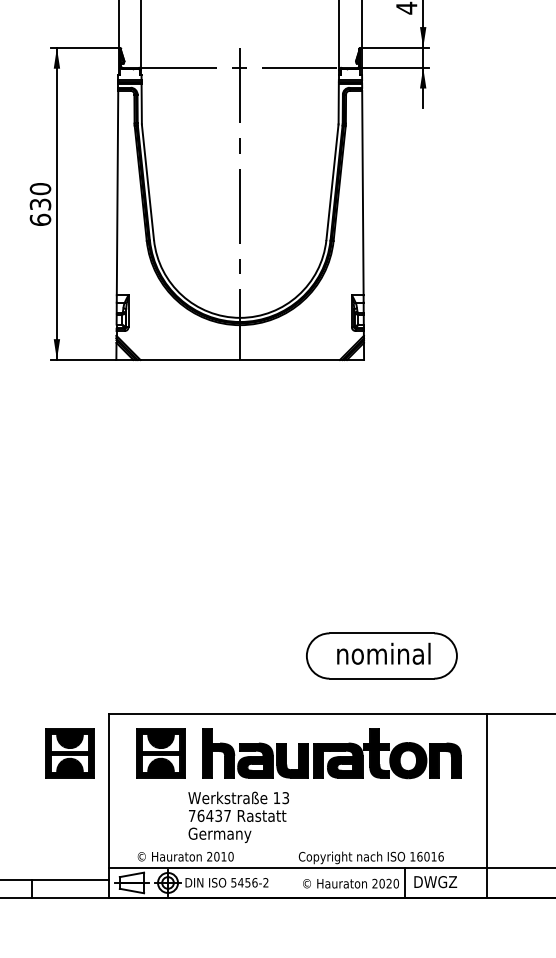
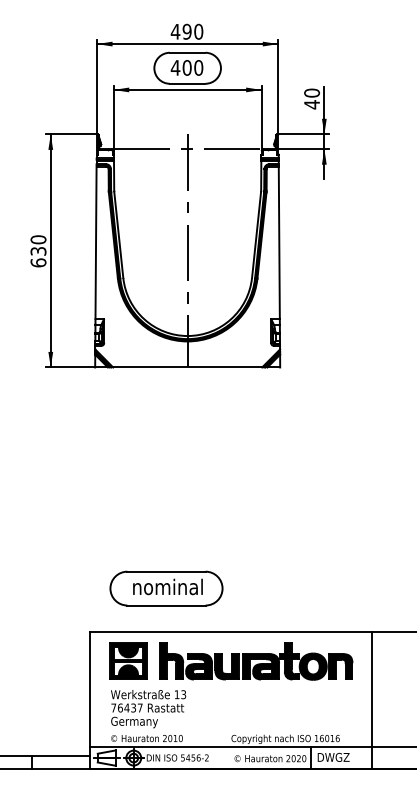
part: (381, 655) -> (166, 588), moved
part: (69, 752) -> (60, 660), removed
text: (238, 817) -> (148, 709), moved

